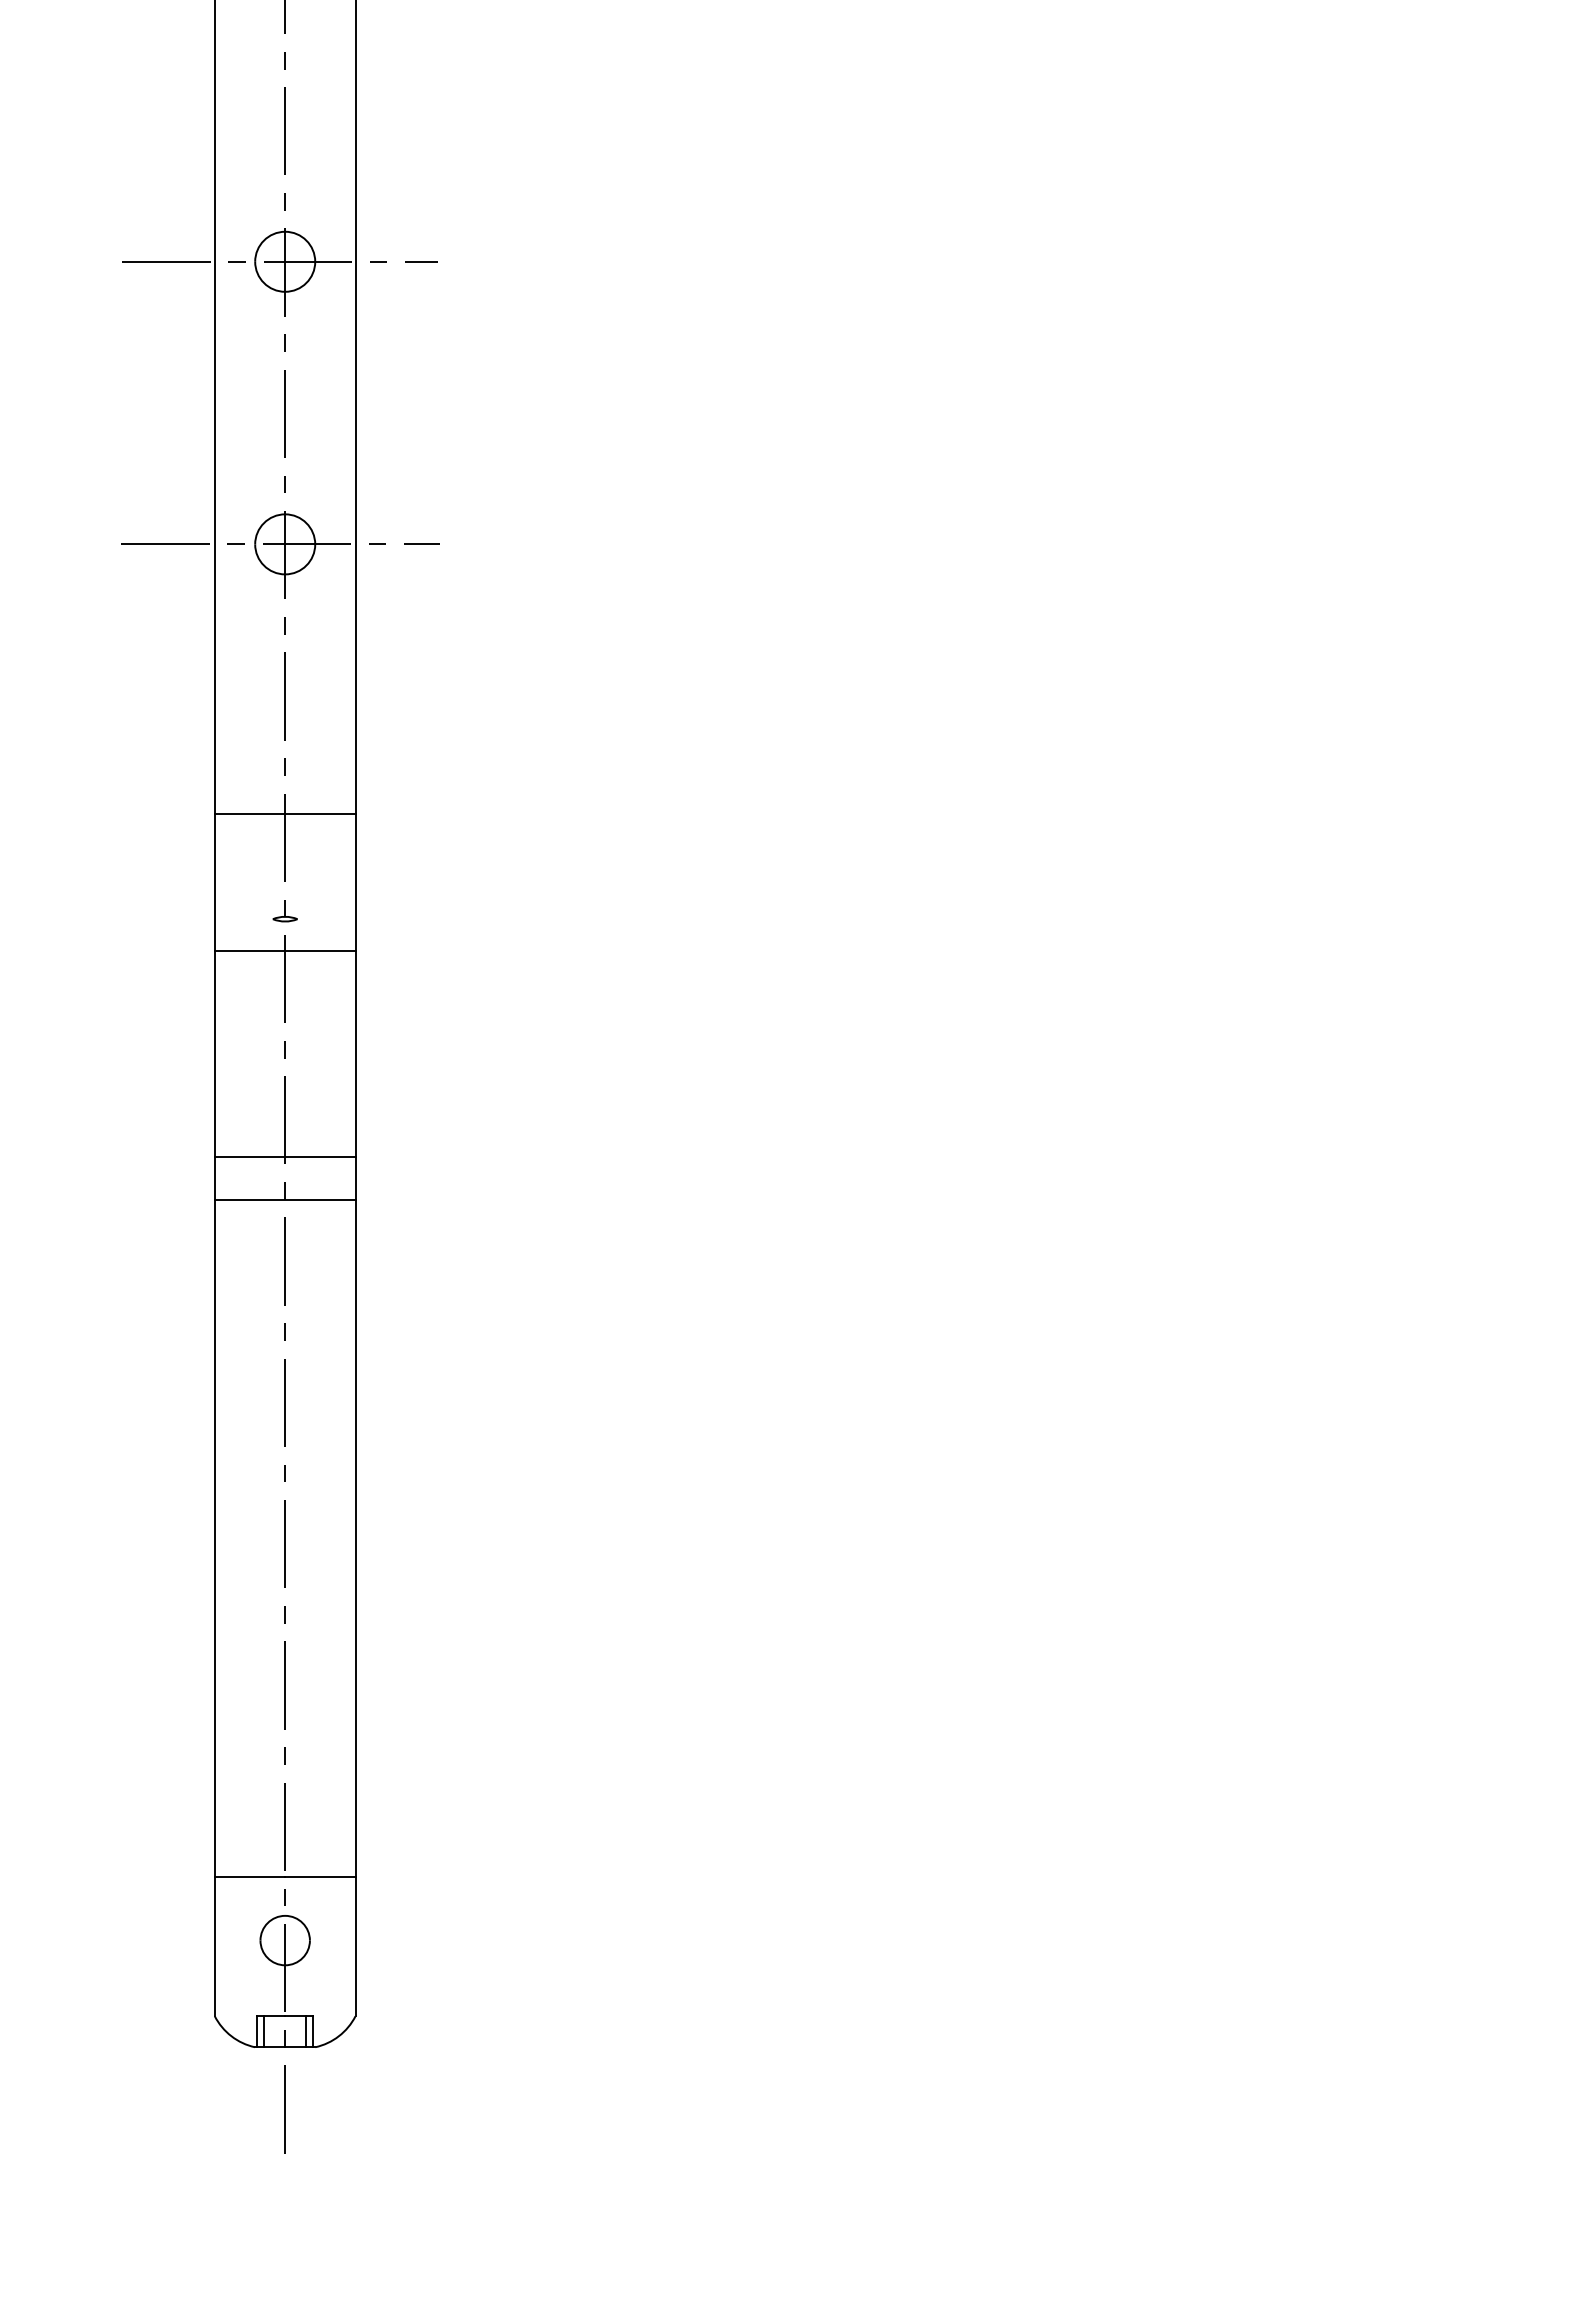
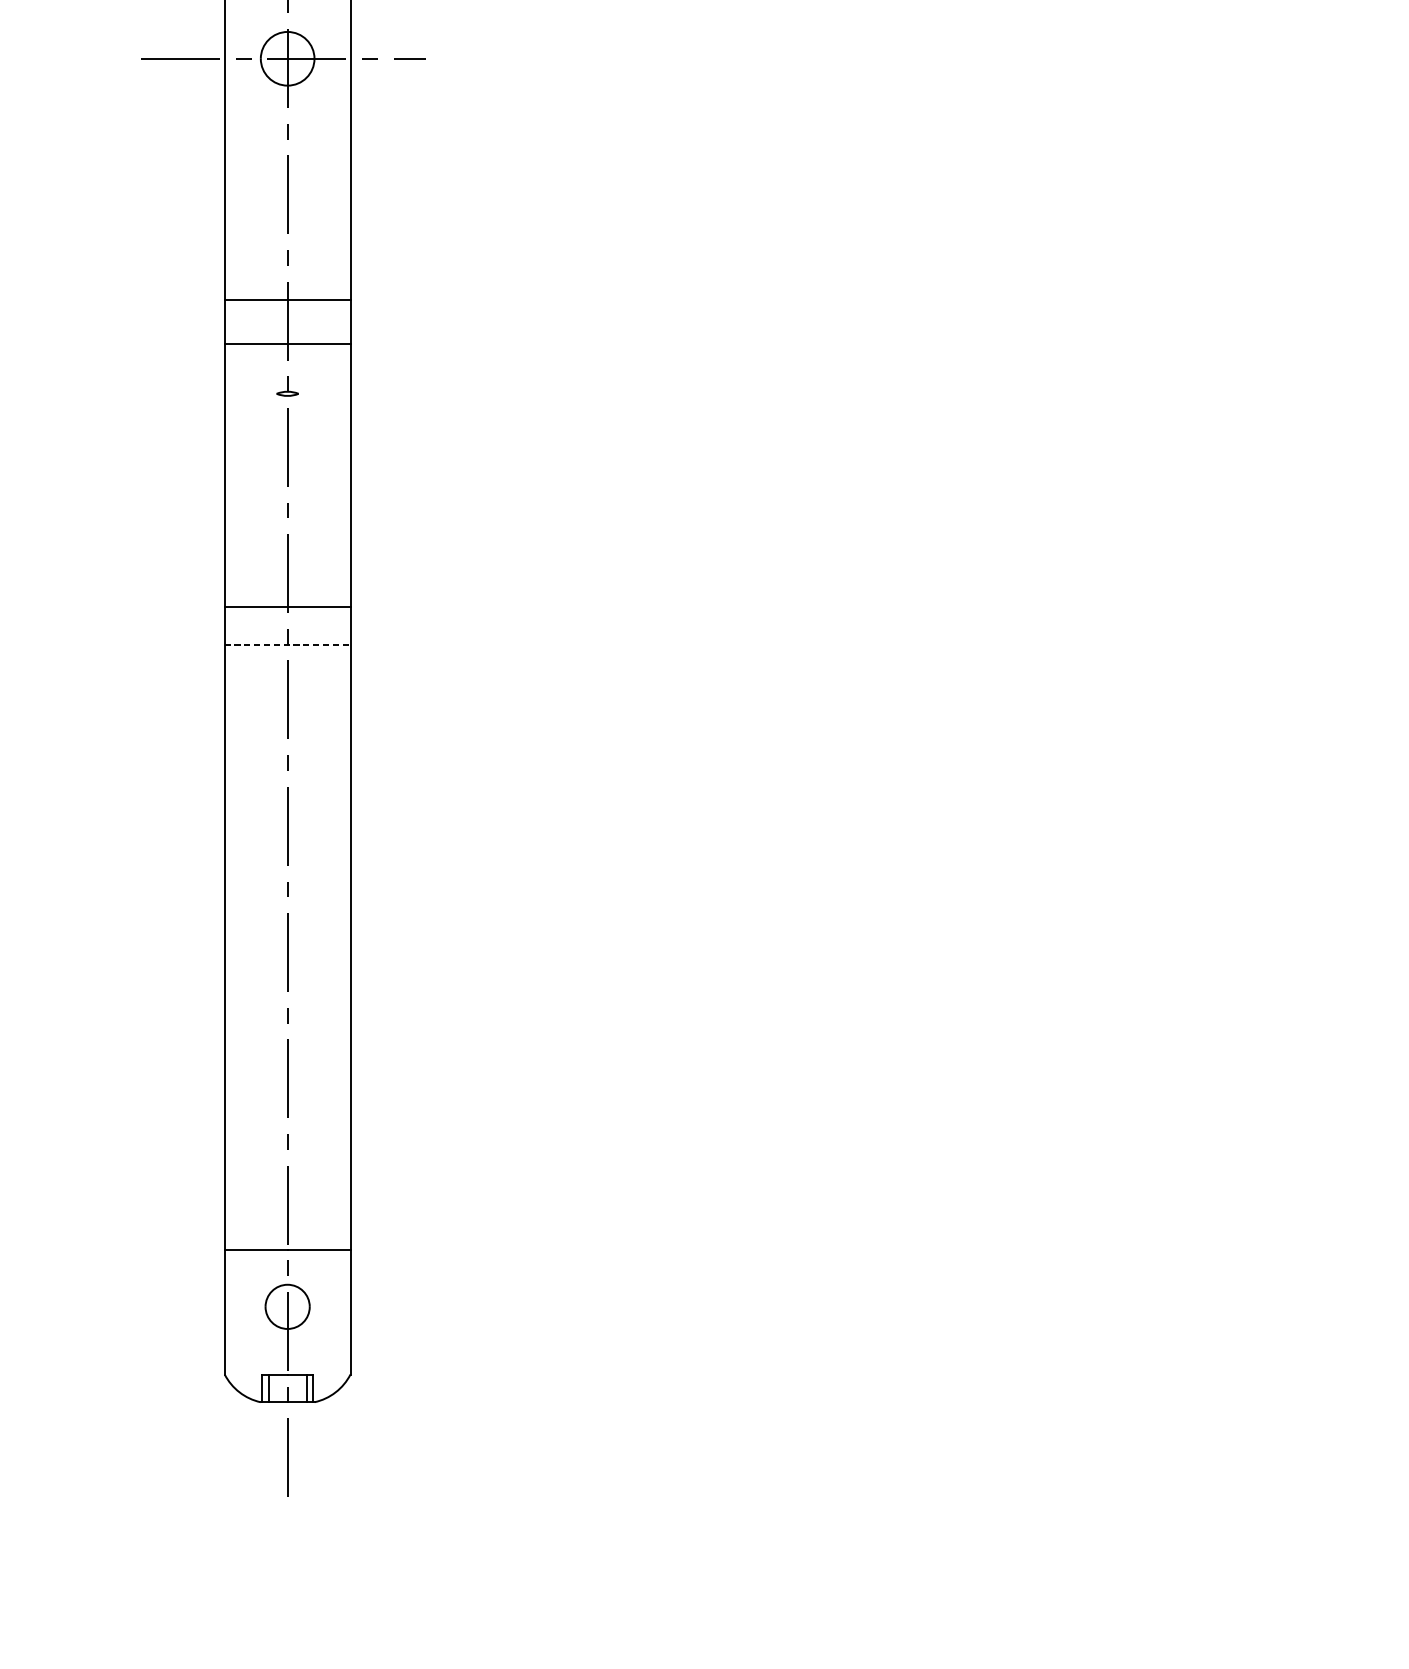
line: (284, 951) -> (287, 344), moved
line: (285, 1199) -> (287, 644), solid -> dashed

